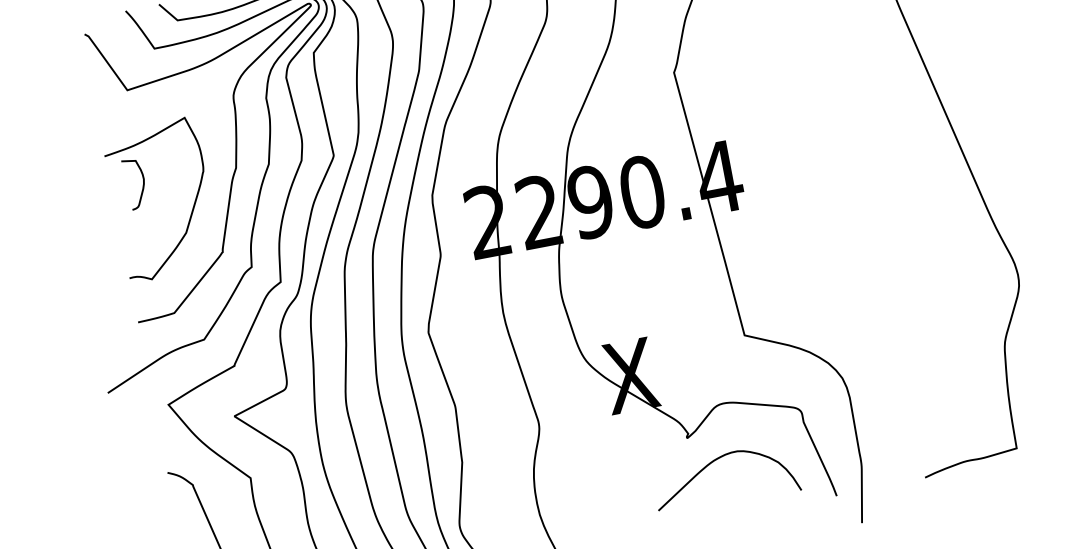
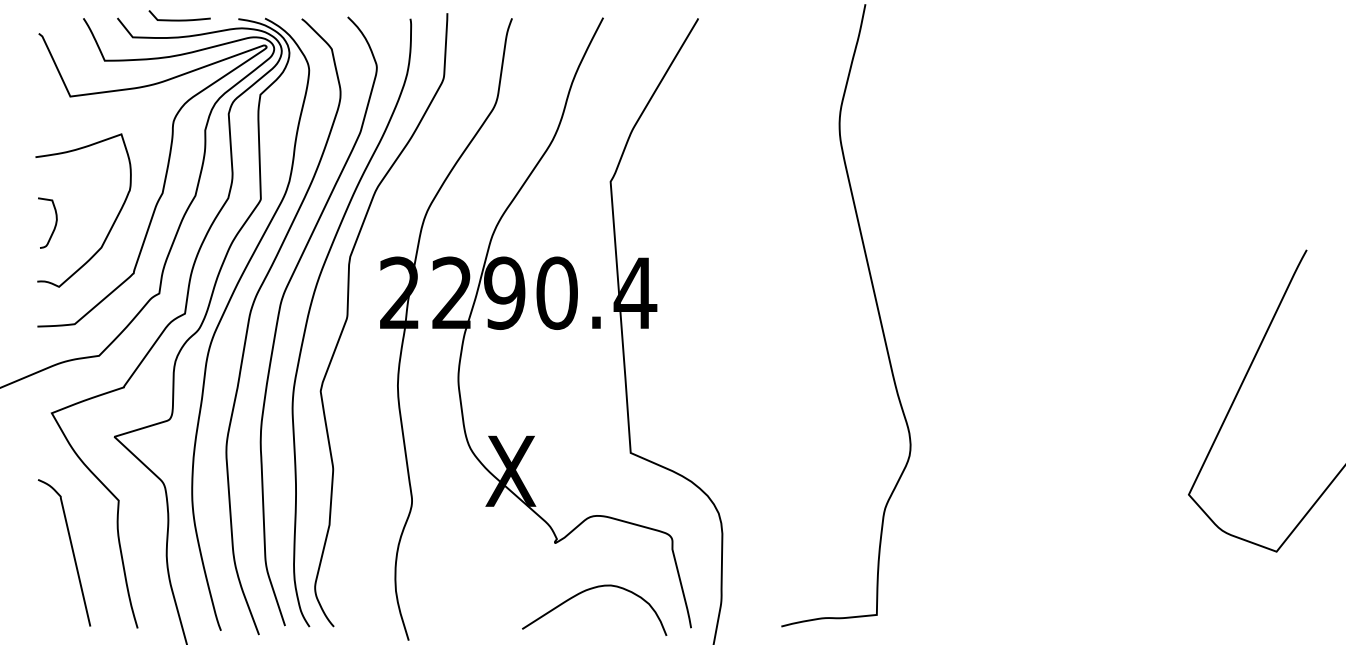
curve: (142, 185) -> (54, 225), moved
curve: (717, 460) -> (589, 590), moved

